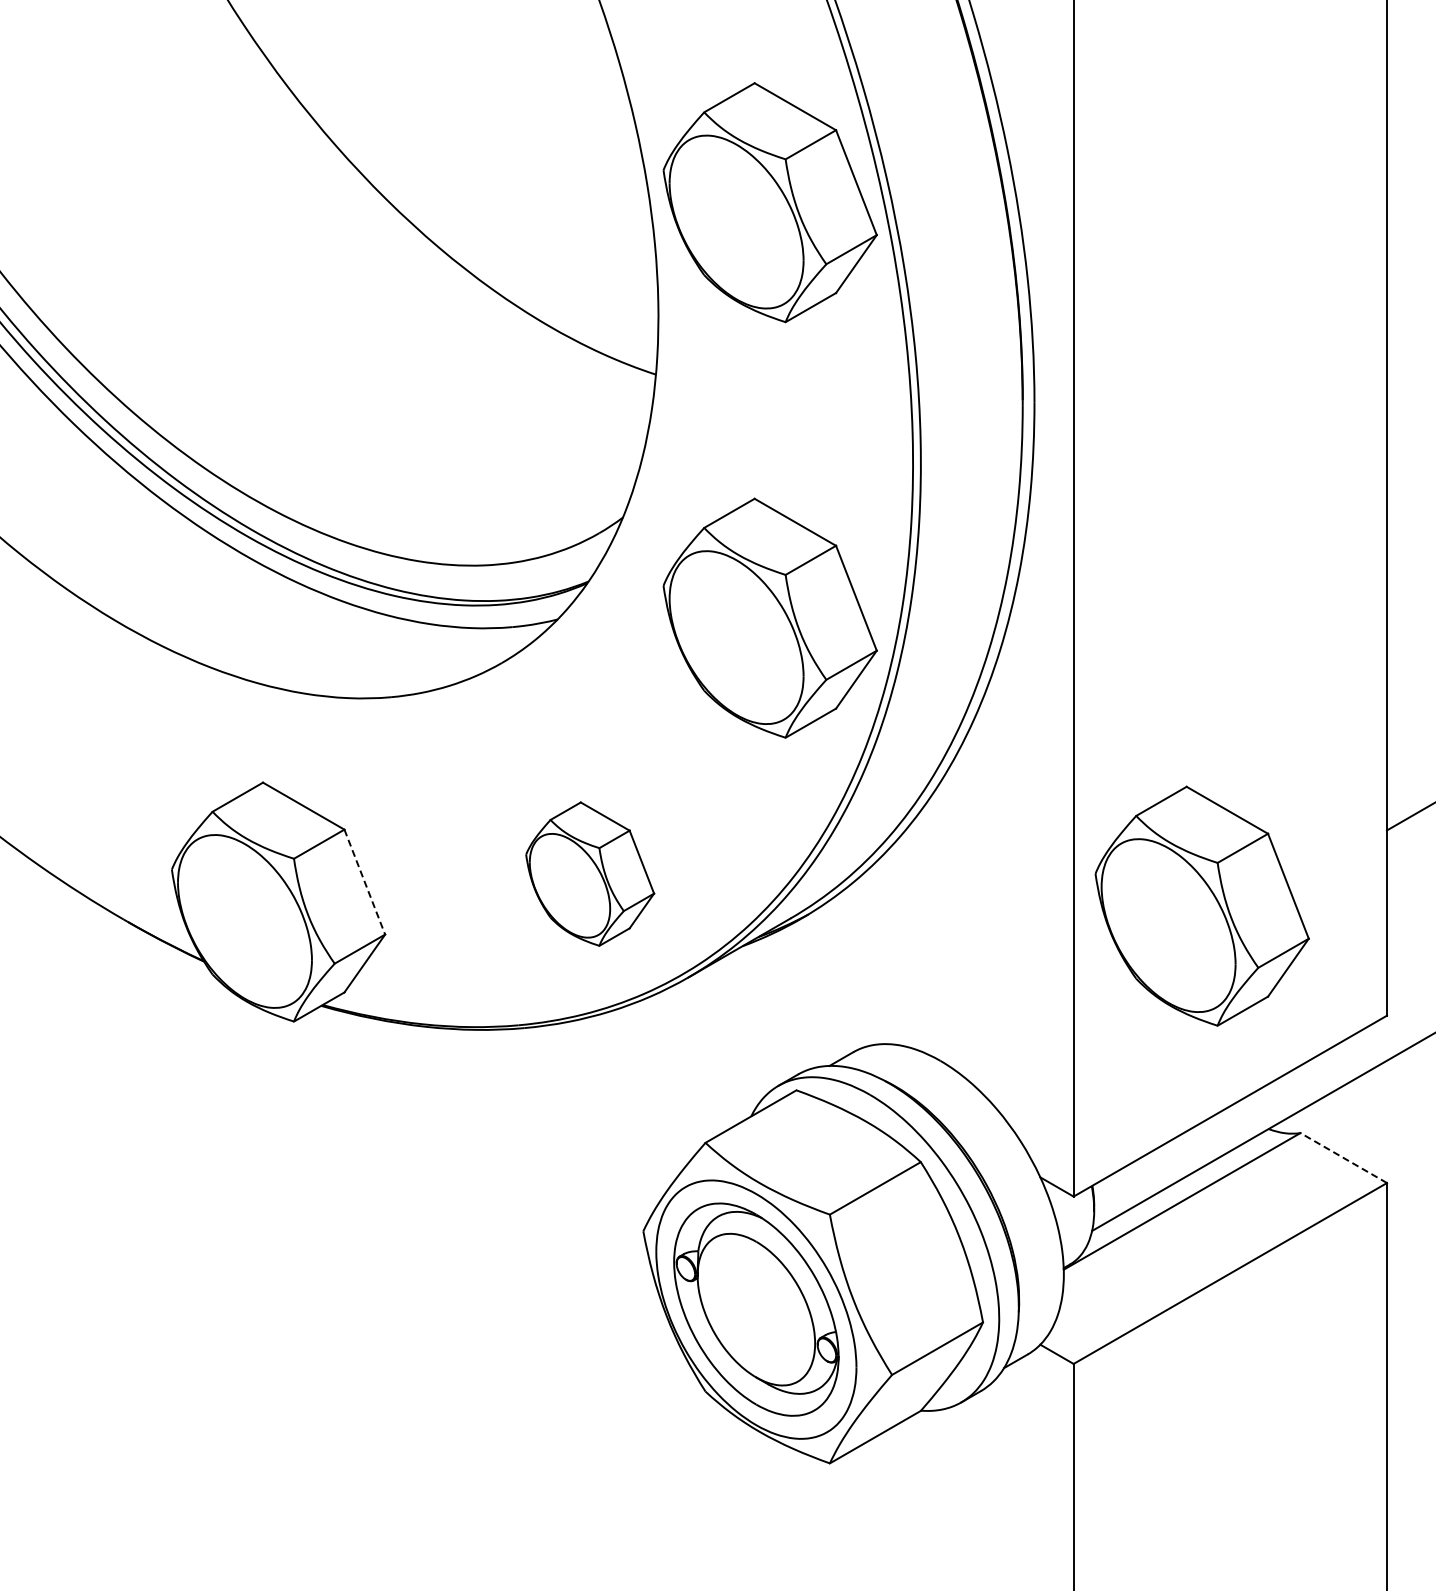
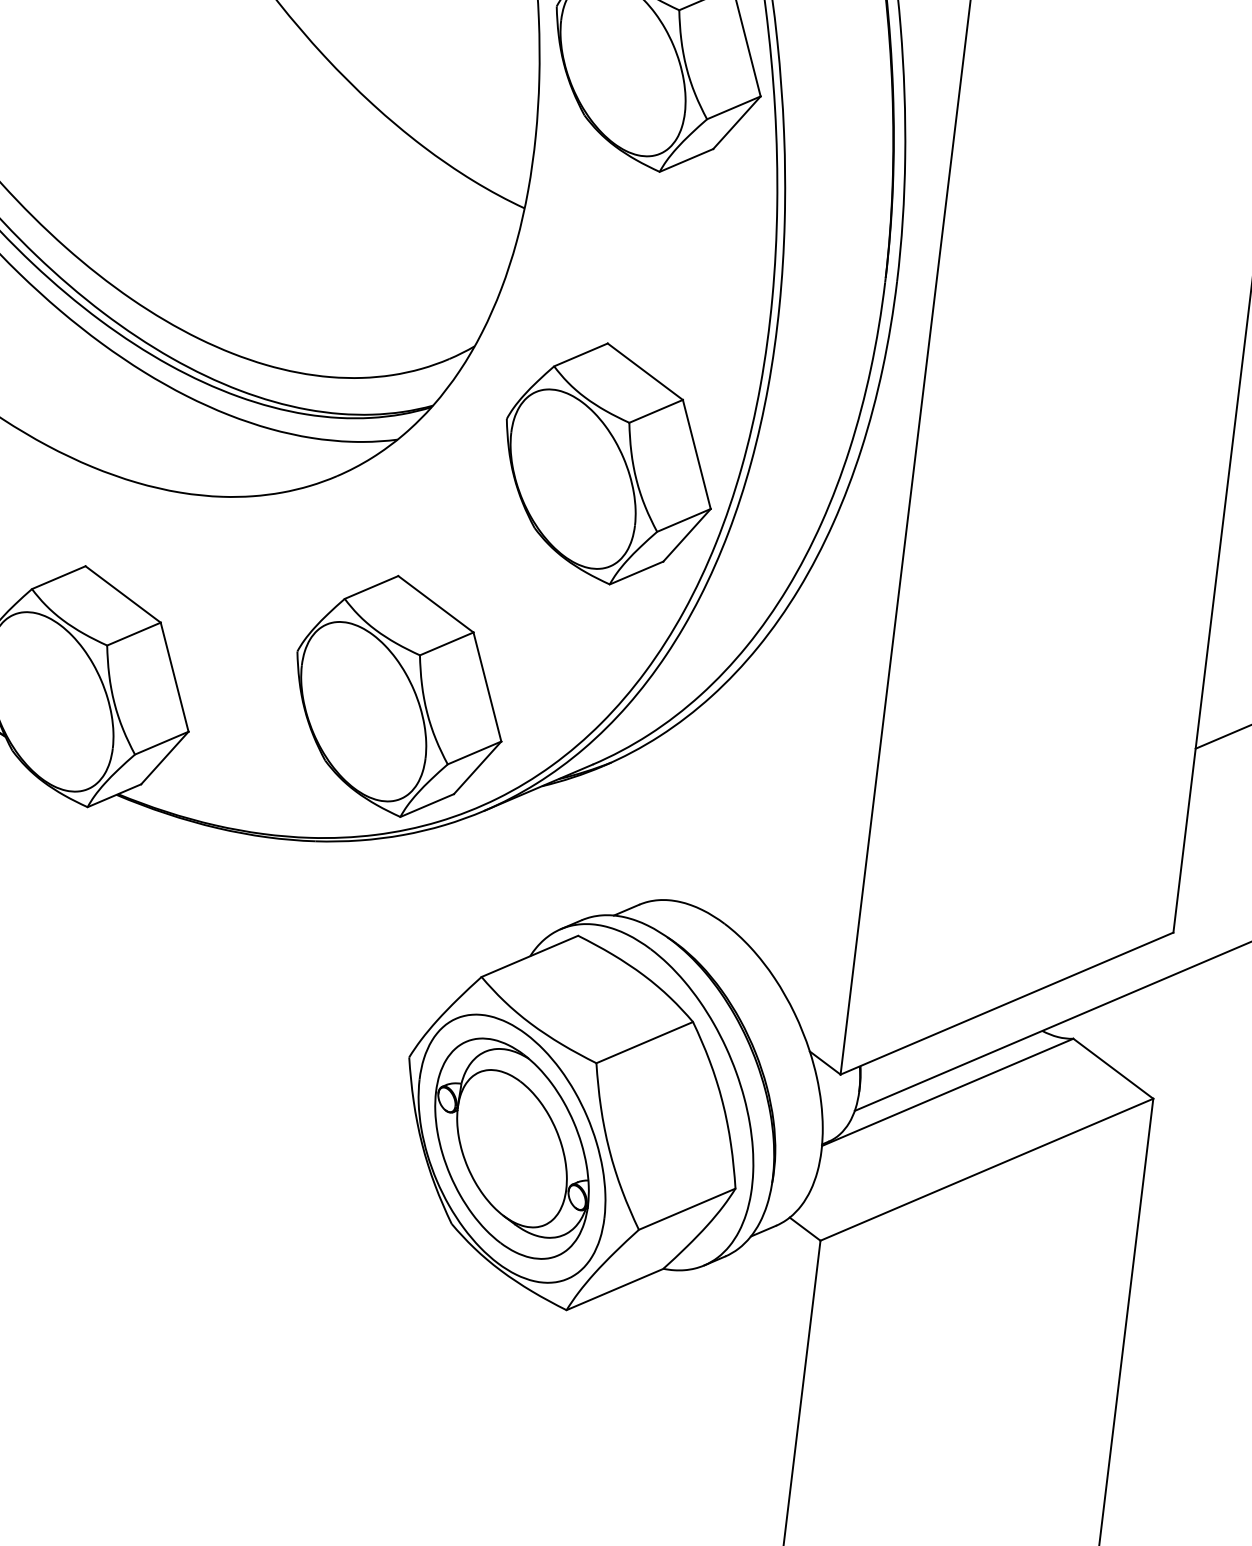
part: (589, 873) -> (398, 695), size x1.67
line: (364, 882) -> (174, 677), dashed -> solid
part: (1201, 905) -> (1002, 800), removed
line: (1343, 1158) -> (1113, 1069), dashed -> solid

